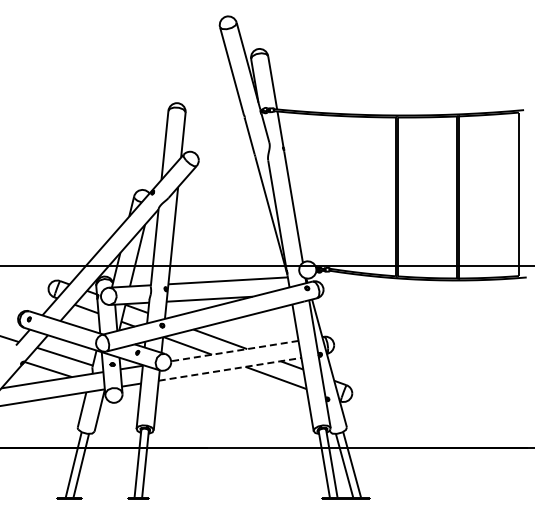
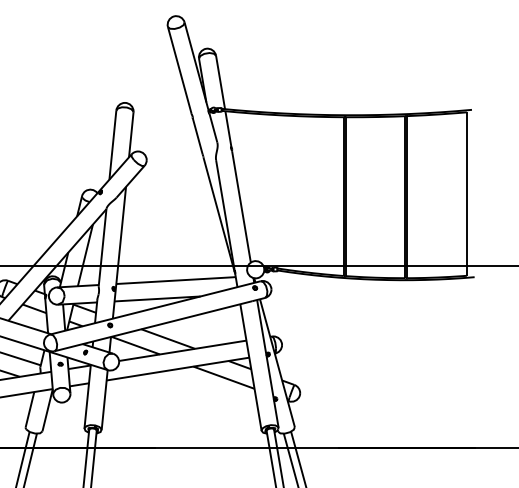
line: (234, 351) -> (182, 351), dashed -> solid
line: (230, 369) -> (178, 369), dashed -> solid

